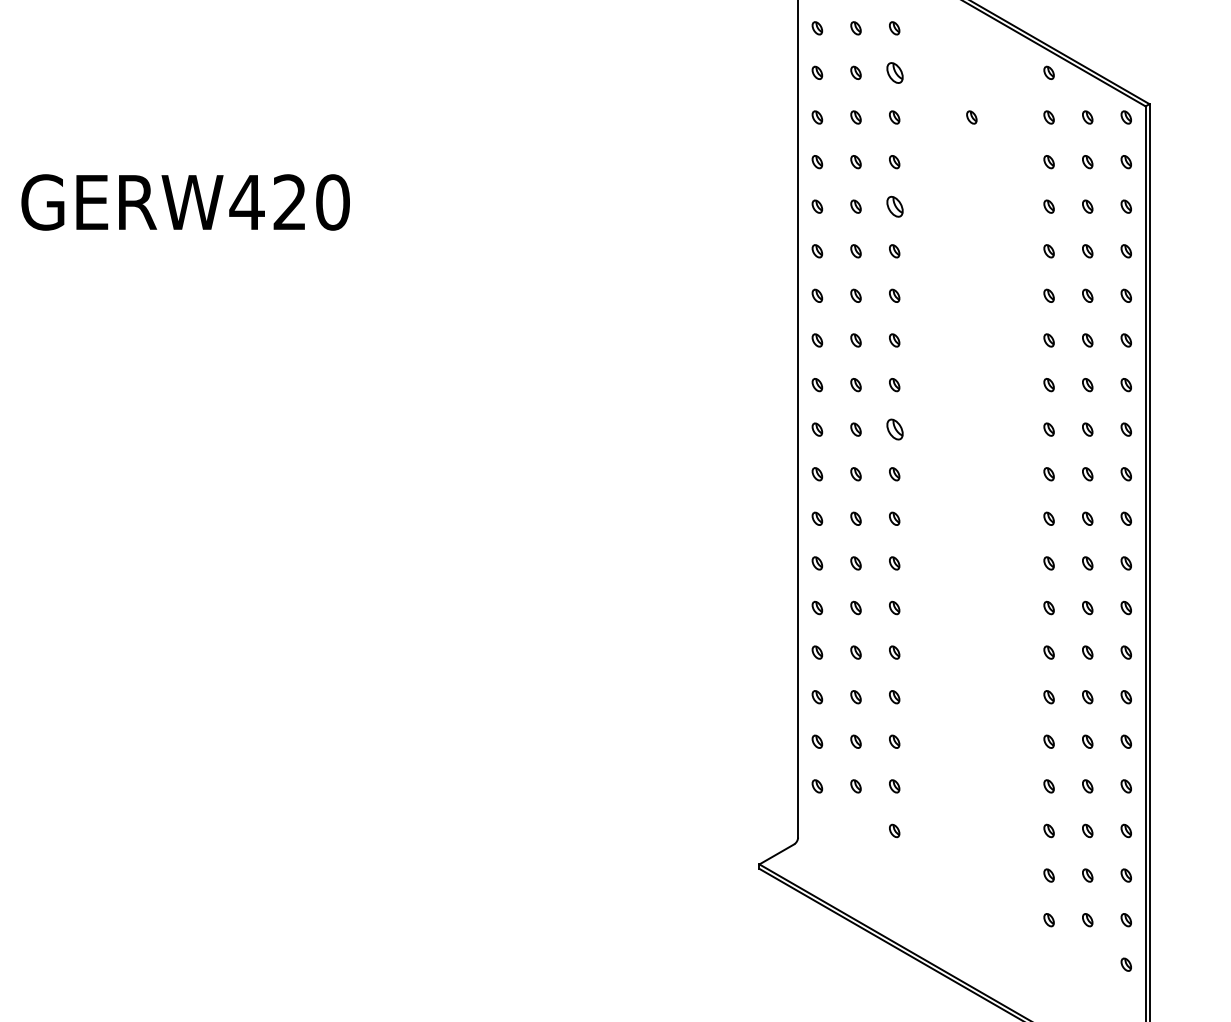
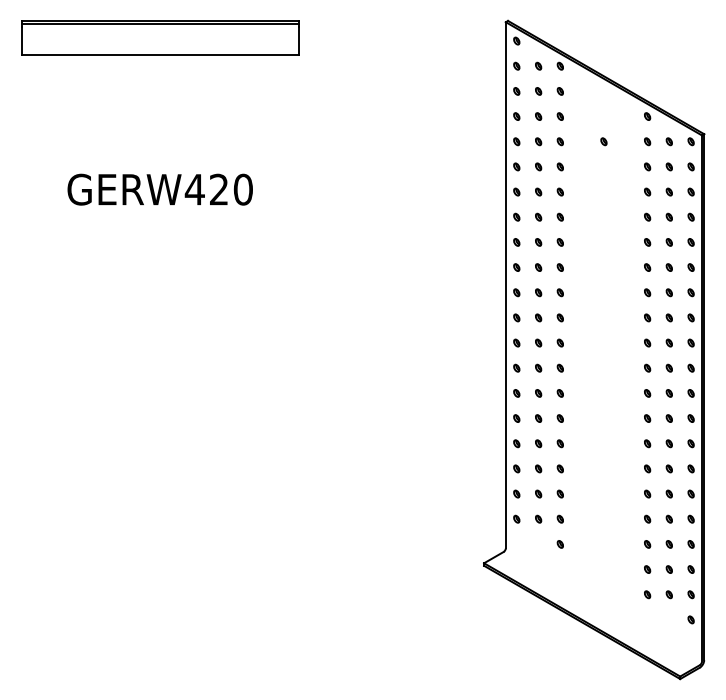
part: (893, 72) -> (559, 116), size x0.62
part: (893, 205) -> (559, 191), size x0.62
part: (893, 428) -> (559, 317), size x0.62

